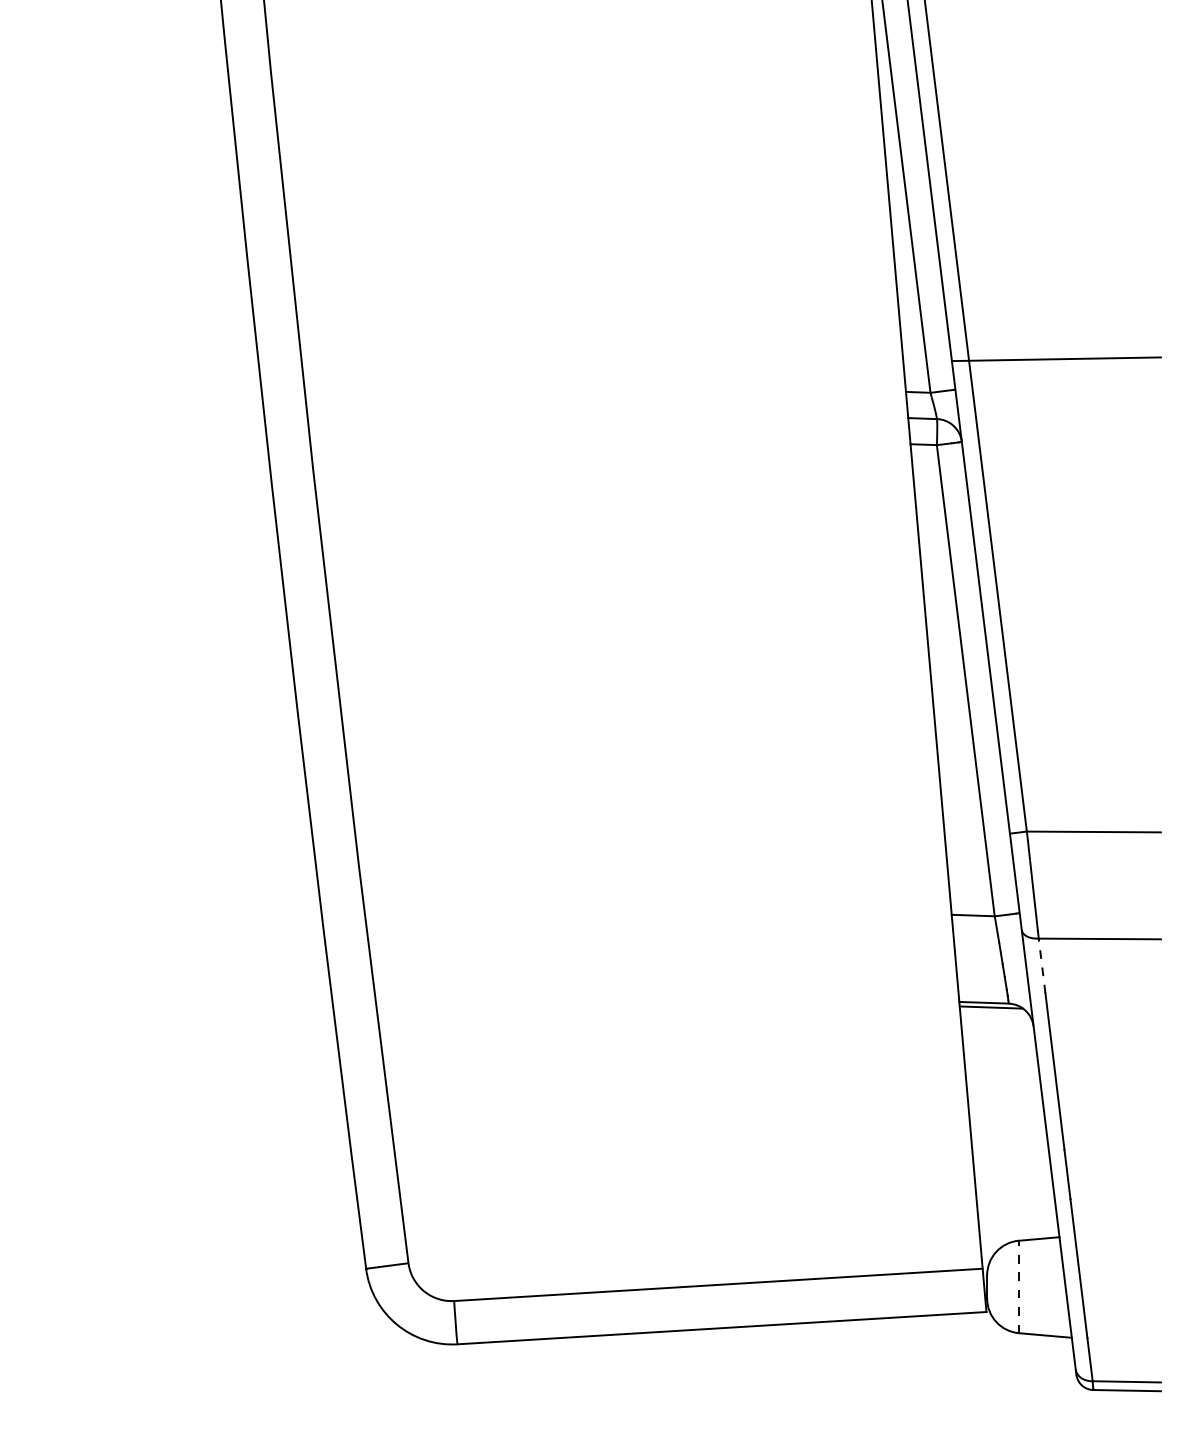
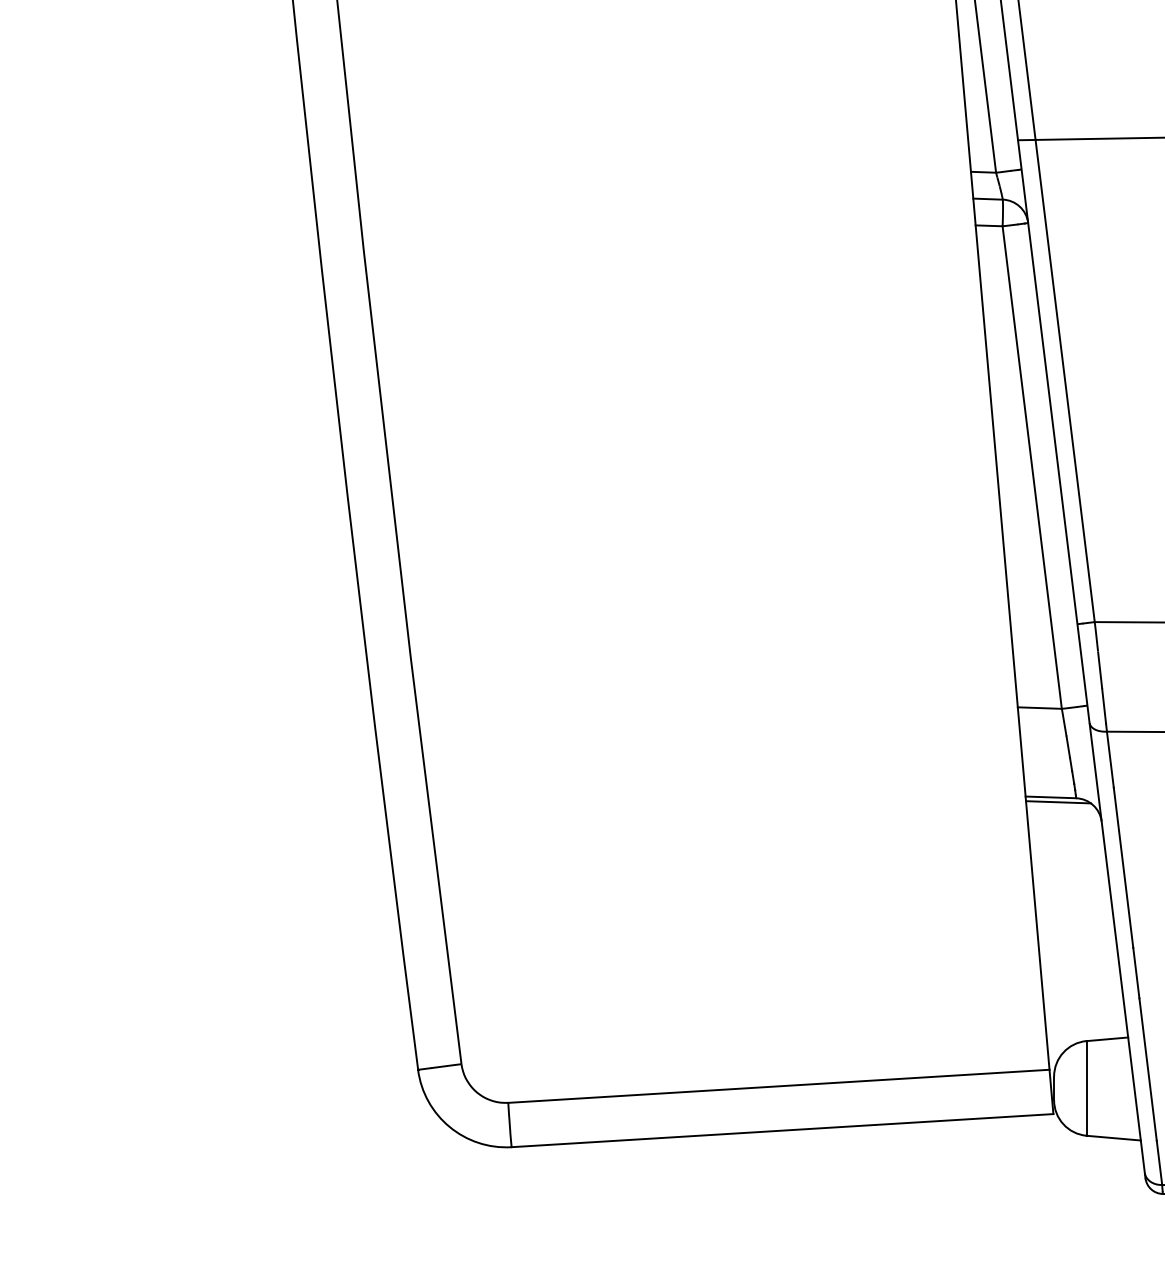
line: (1042, 965) -> (1110, 759), dashed -> solid
line: (1018, 1286) -> (1086, 1087), dashed -> solid

